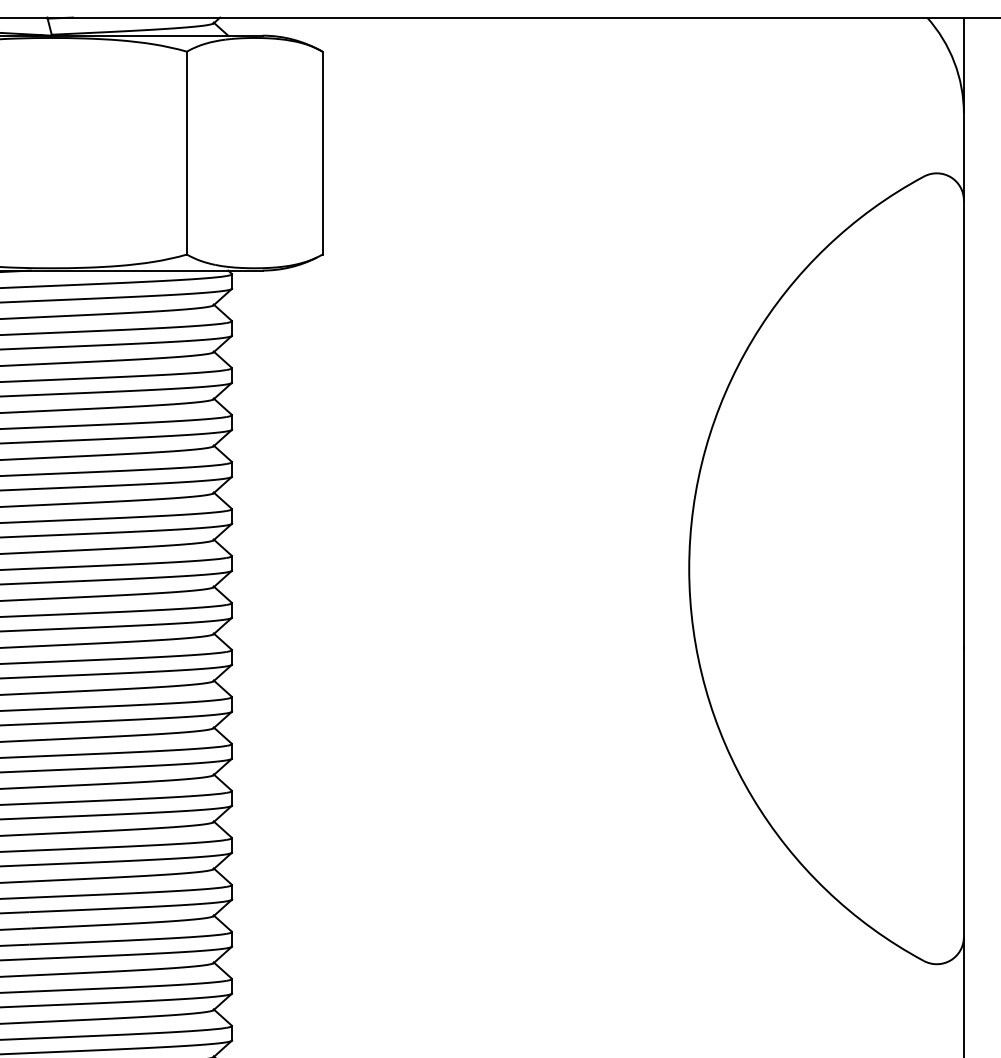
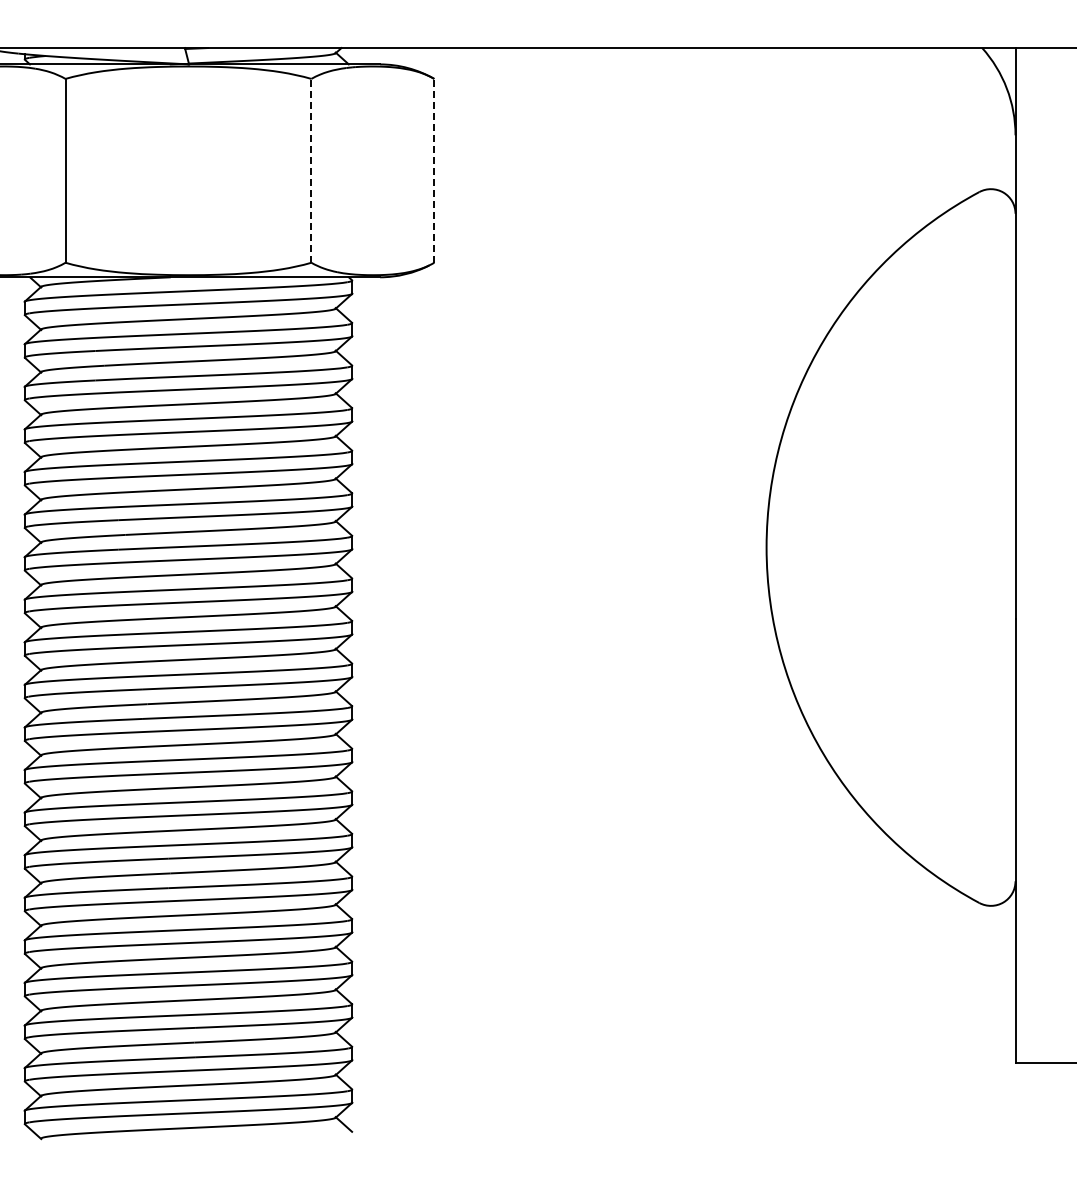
line: (187, 152) -> (311, 170), solid -> dashed
line: (322, 152) -> (434, 170), solid -> dashed

